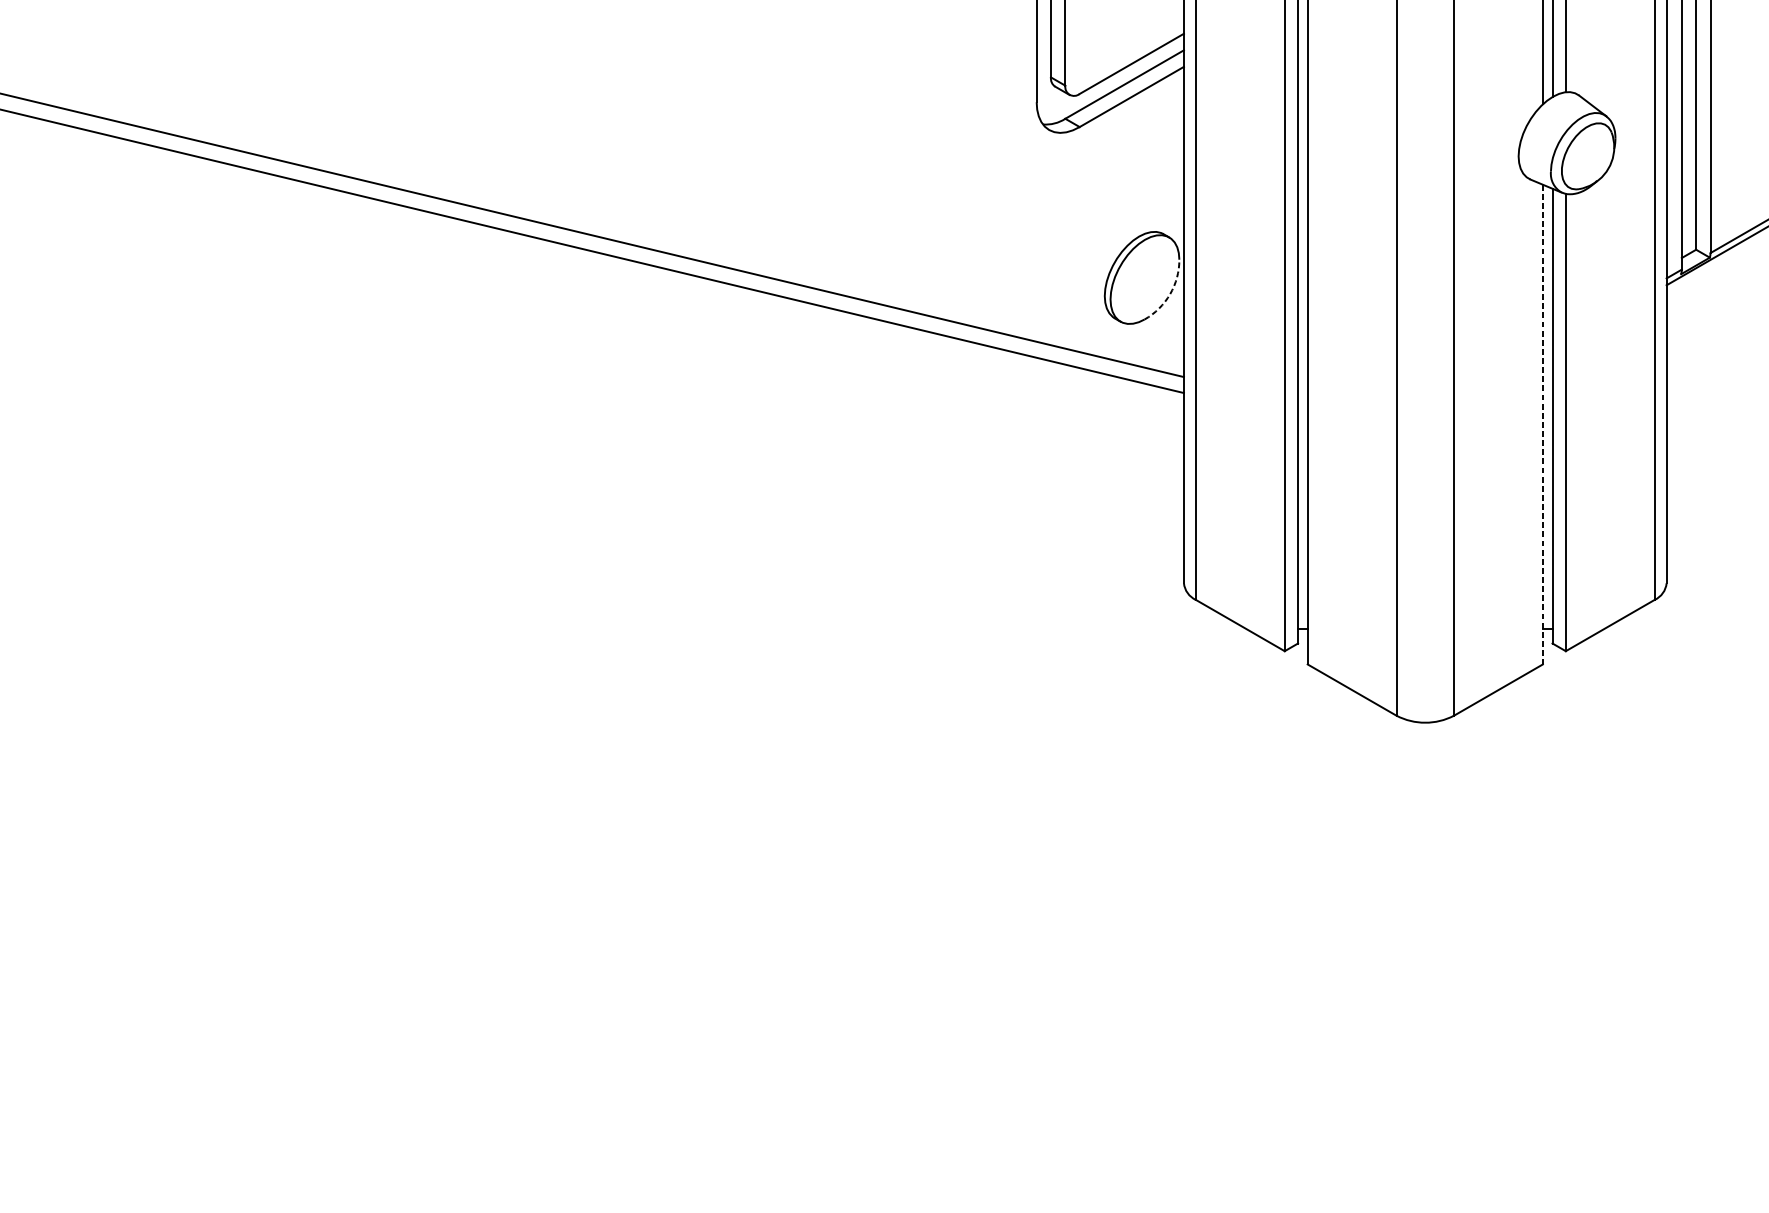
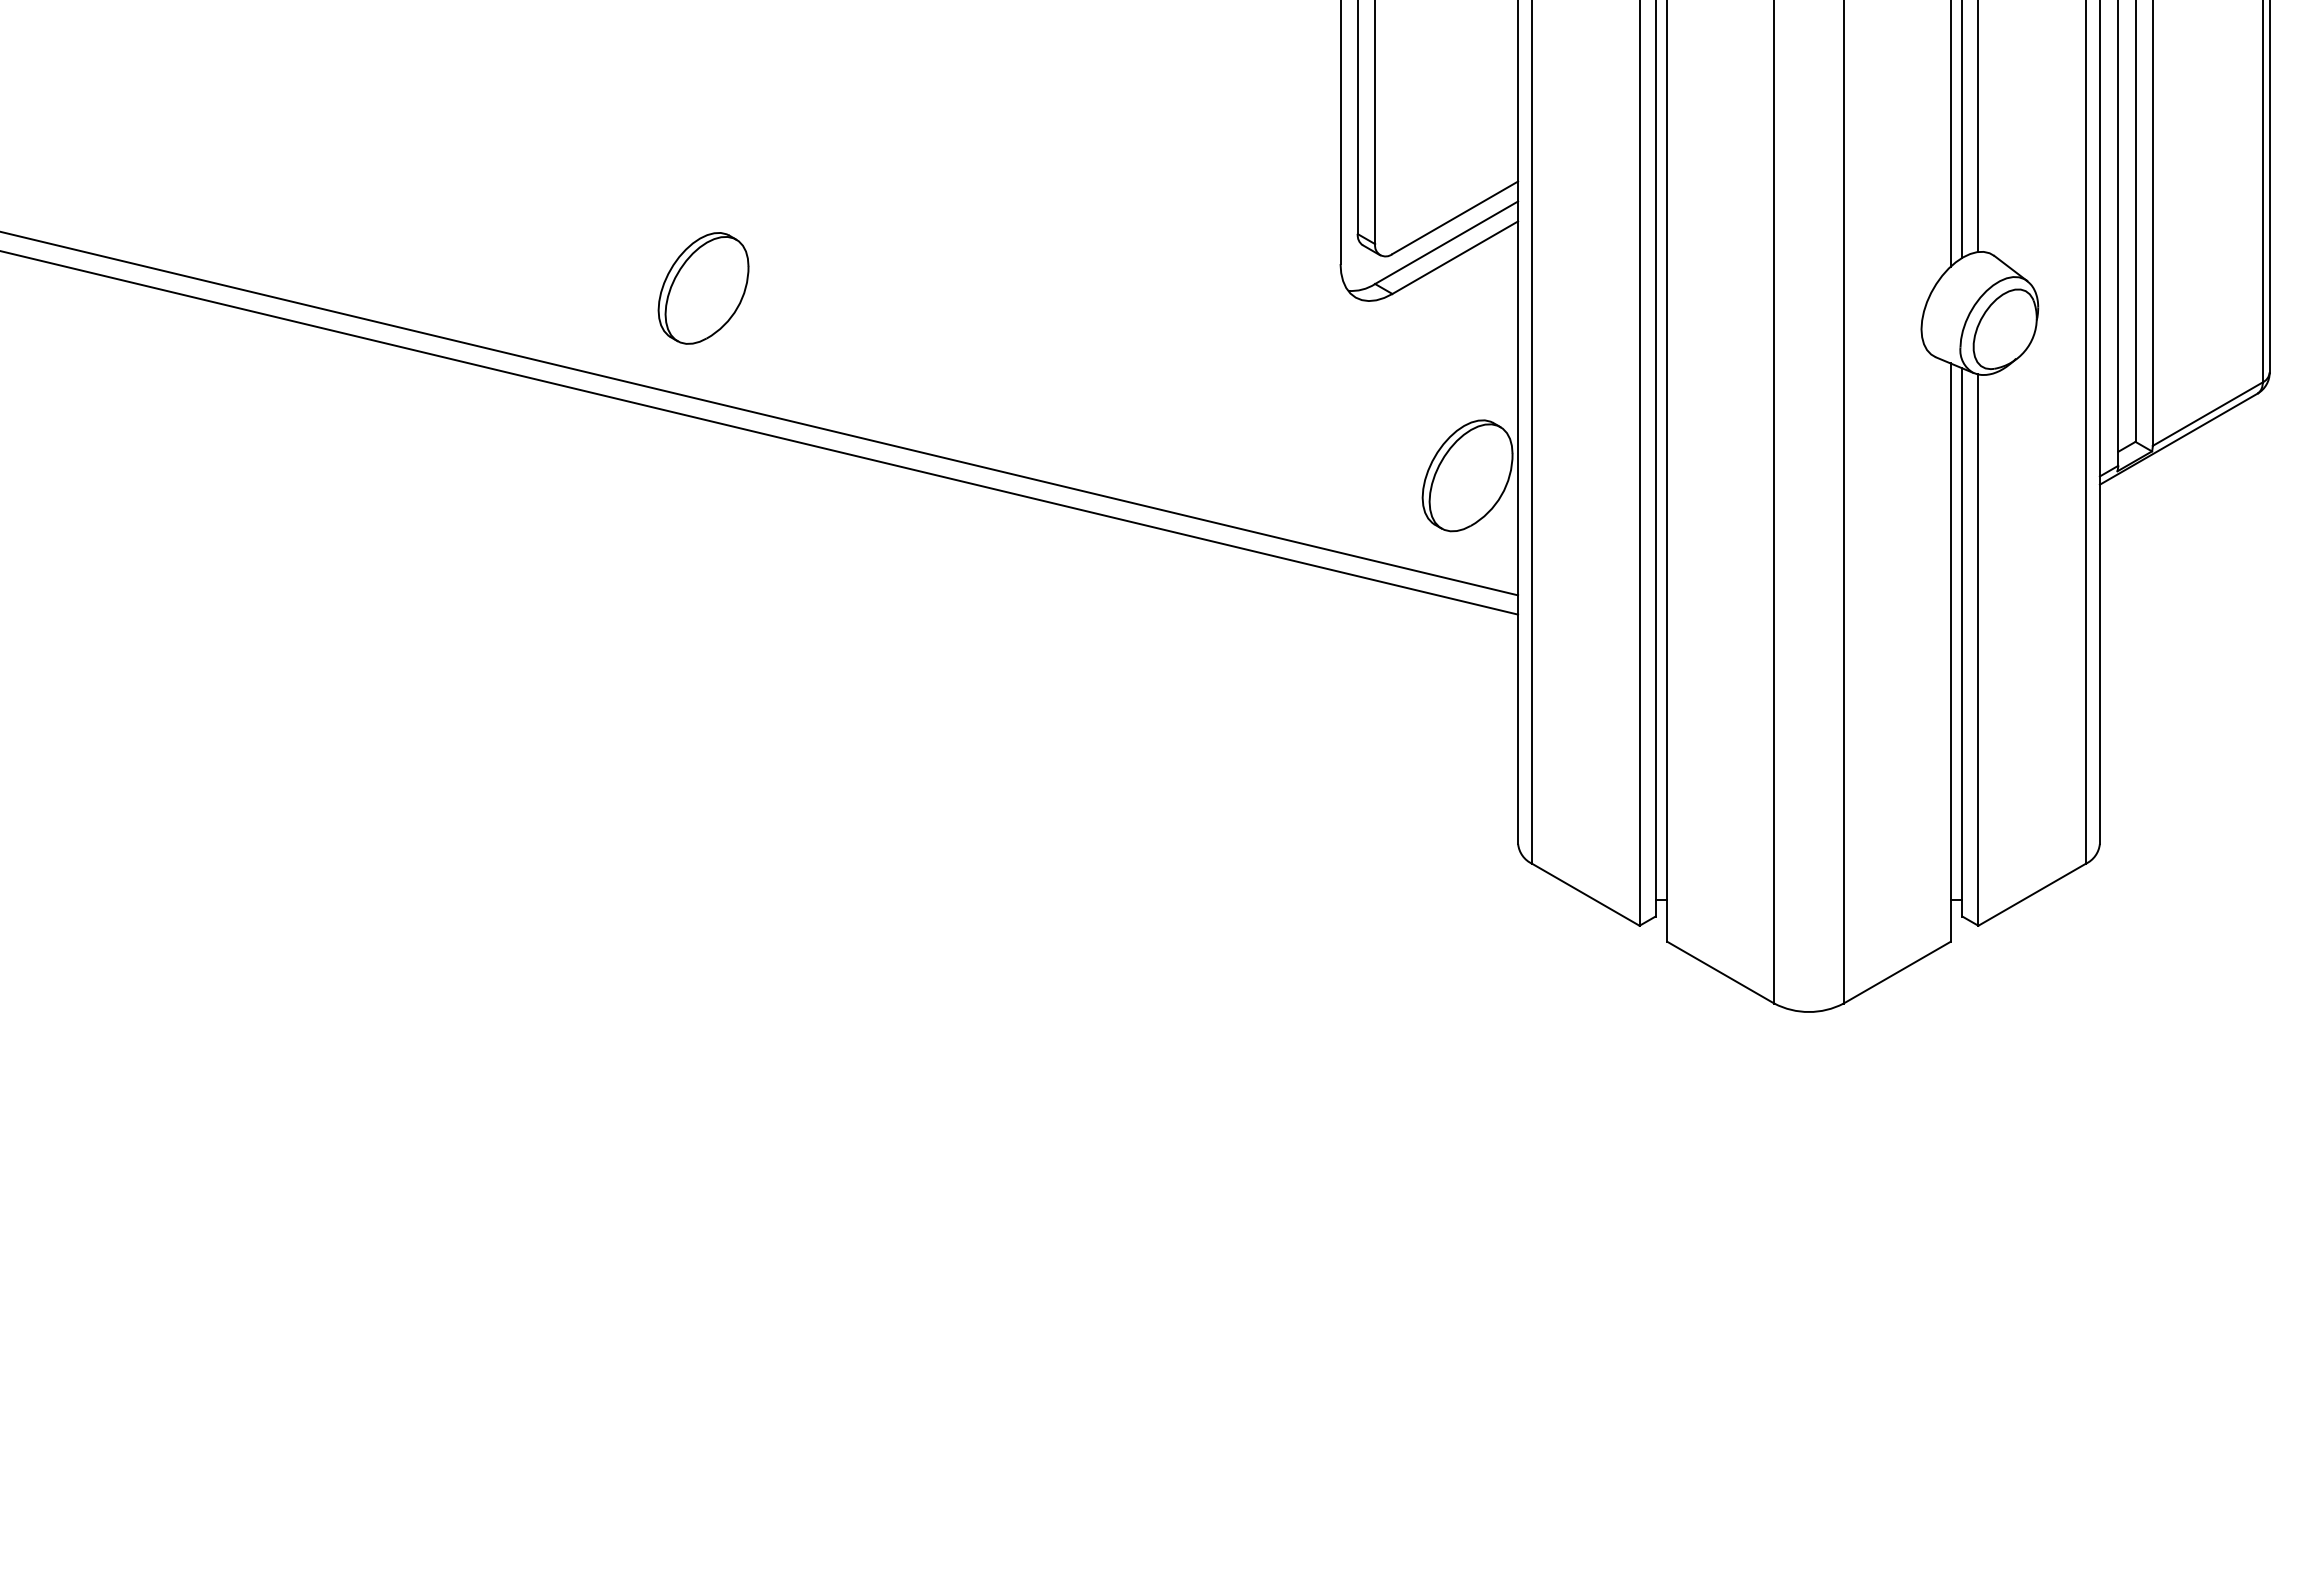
part: (508, 122) -> (703, 288), added
arc: (1170, 294) -> (1501, 495), dashed -> solid
line: (1542, 425) -> (1950, 653), dashed -> solid

